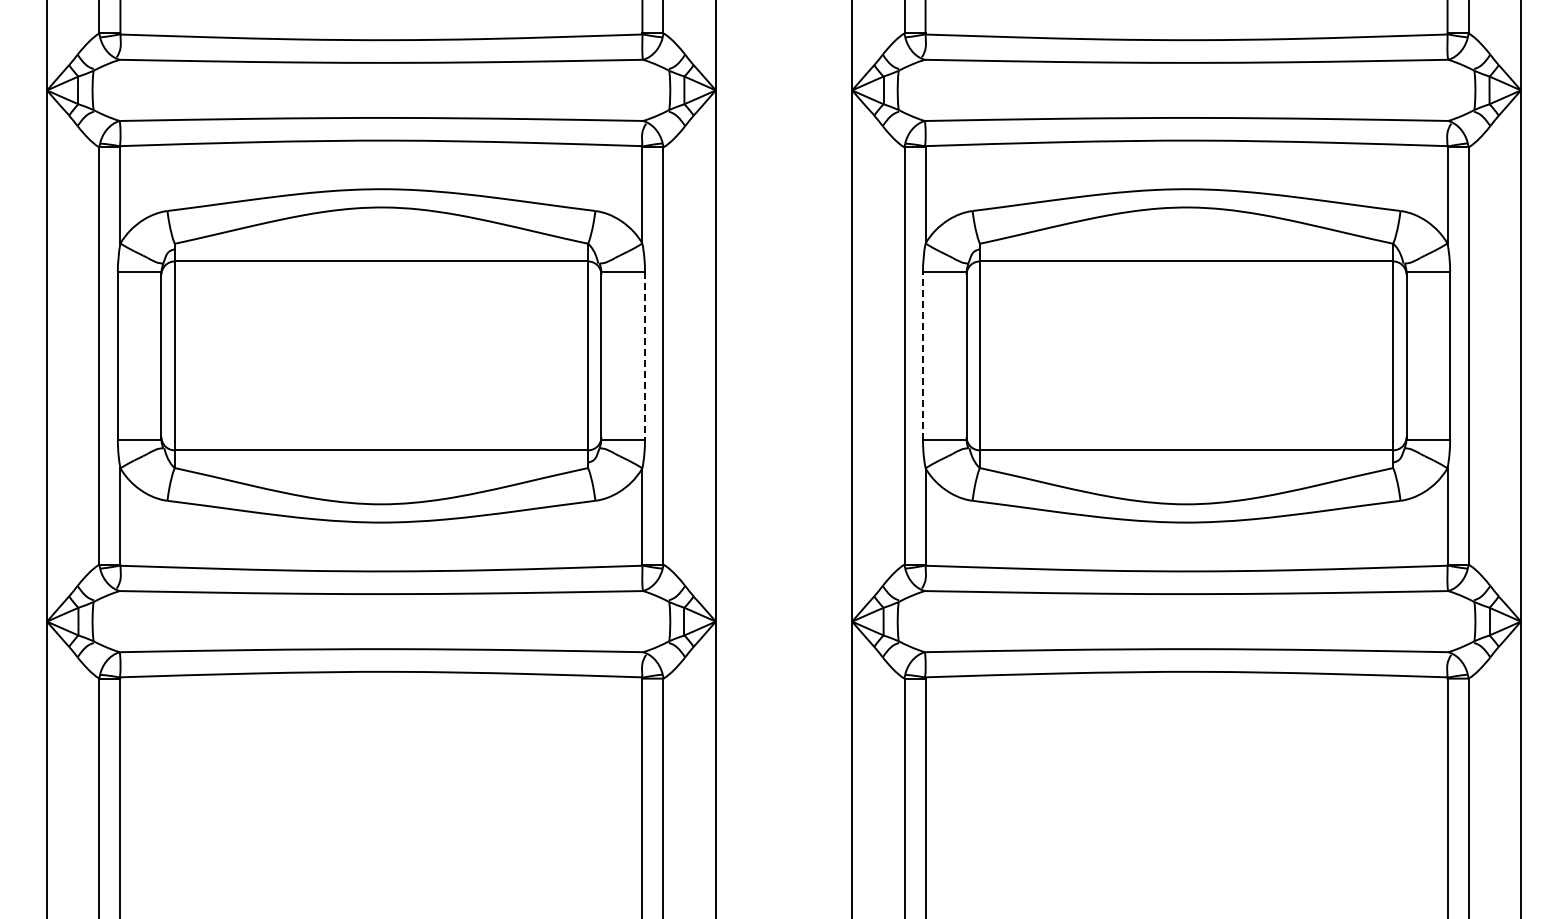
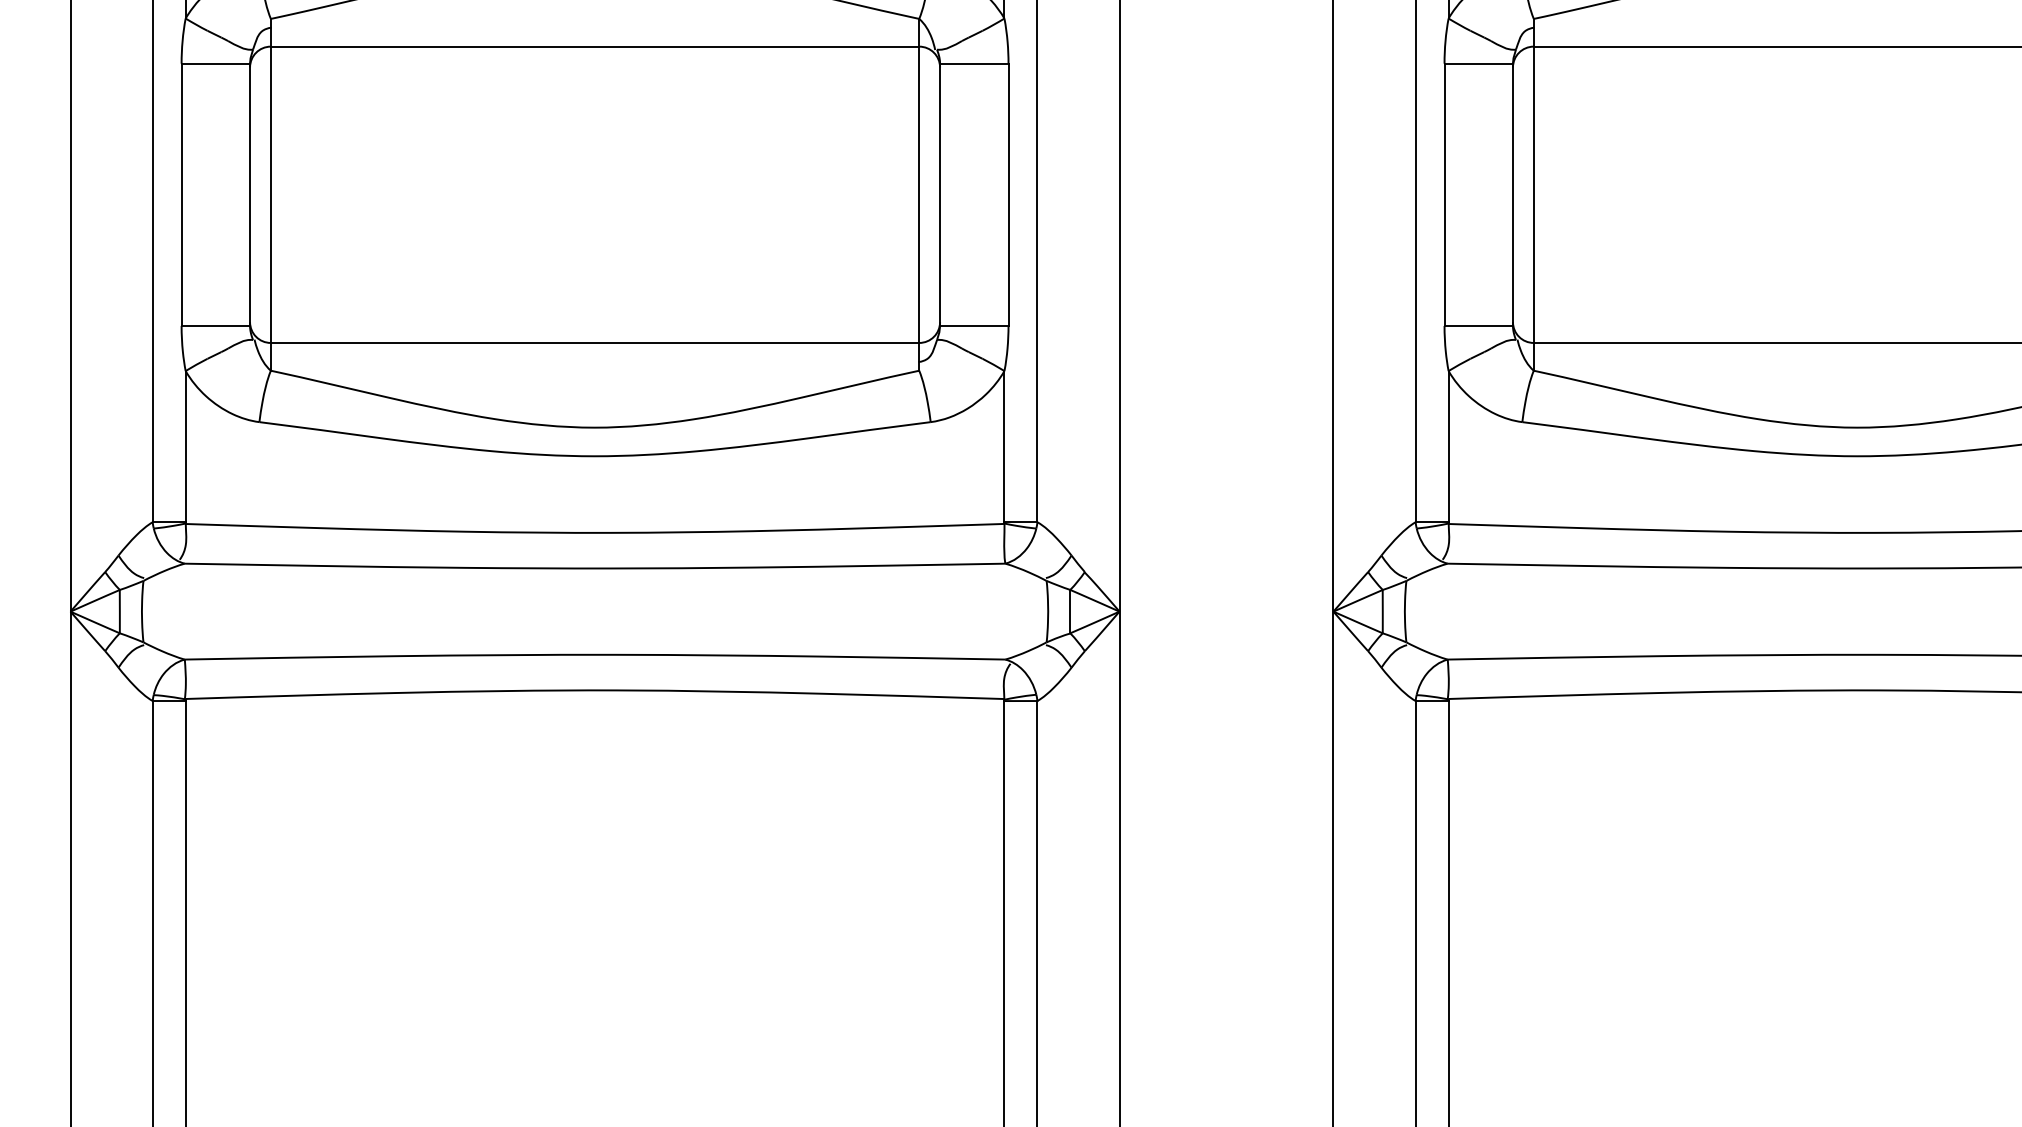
line: (645, 355) -> (1009, 194), dashed -> solid
line: (922, 355) -> (1443, 194), dashed -> solid

